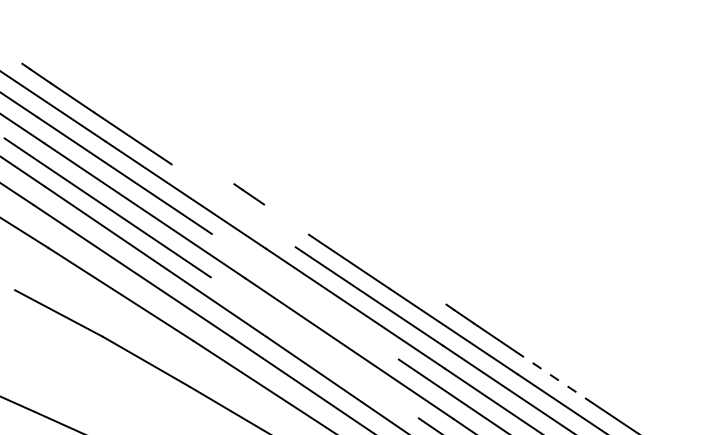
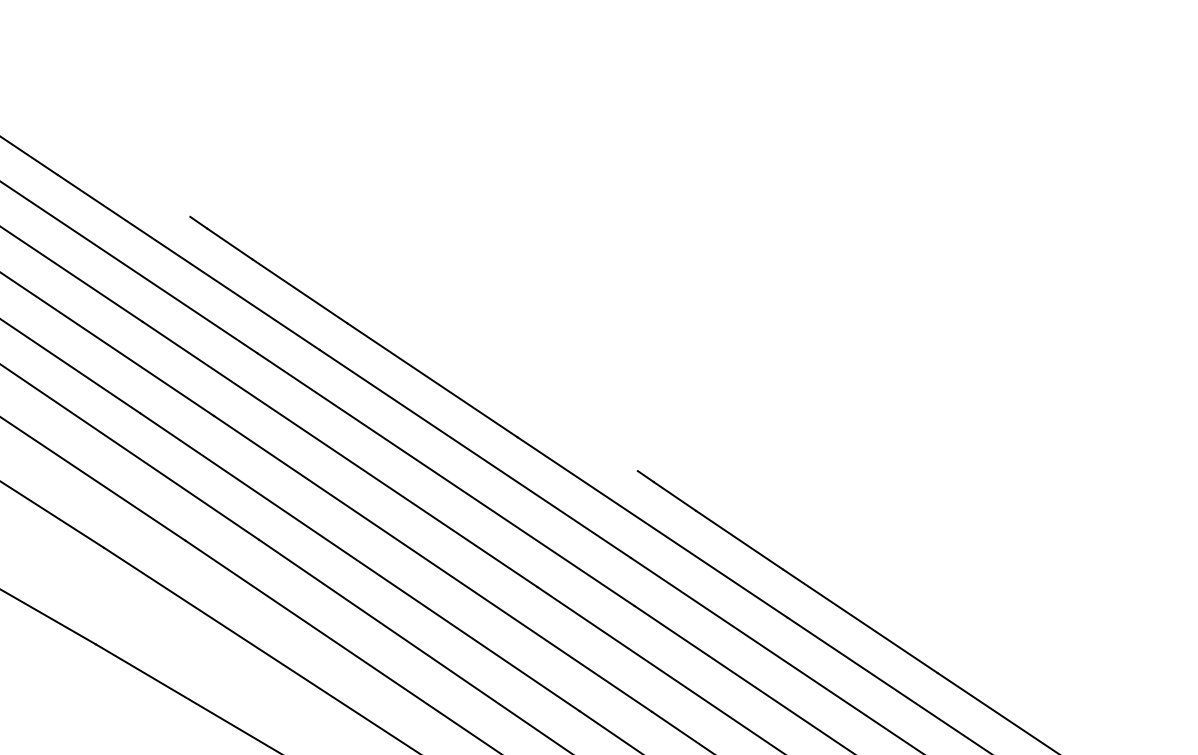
line: (233, 205) -> (188, 261), added
line: (286, 219) -> (300, 291), added
line: (304, 296) -> (338, 453), added
line: (314, 347) -> (359, 561), added
line: (552, 376) -> (861, 622), dashed -> solid

